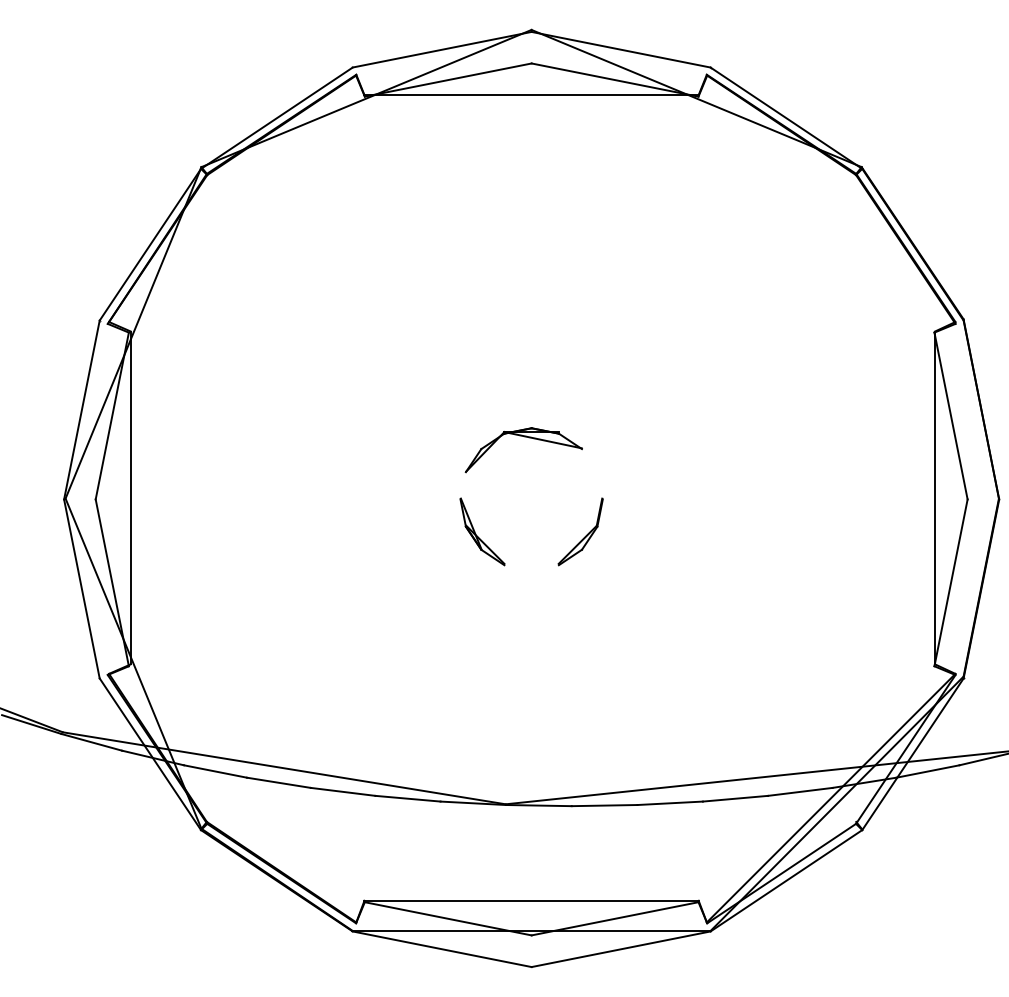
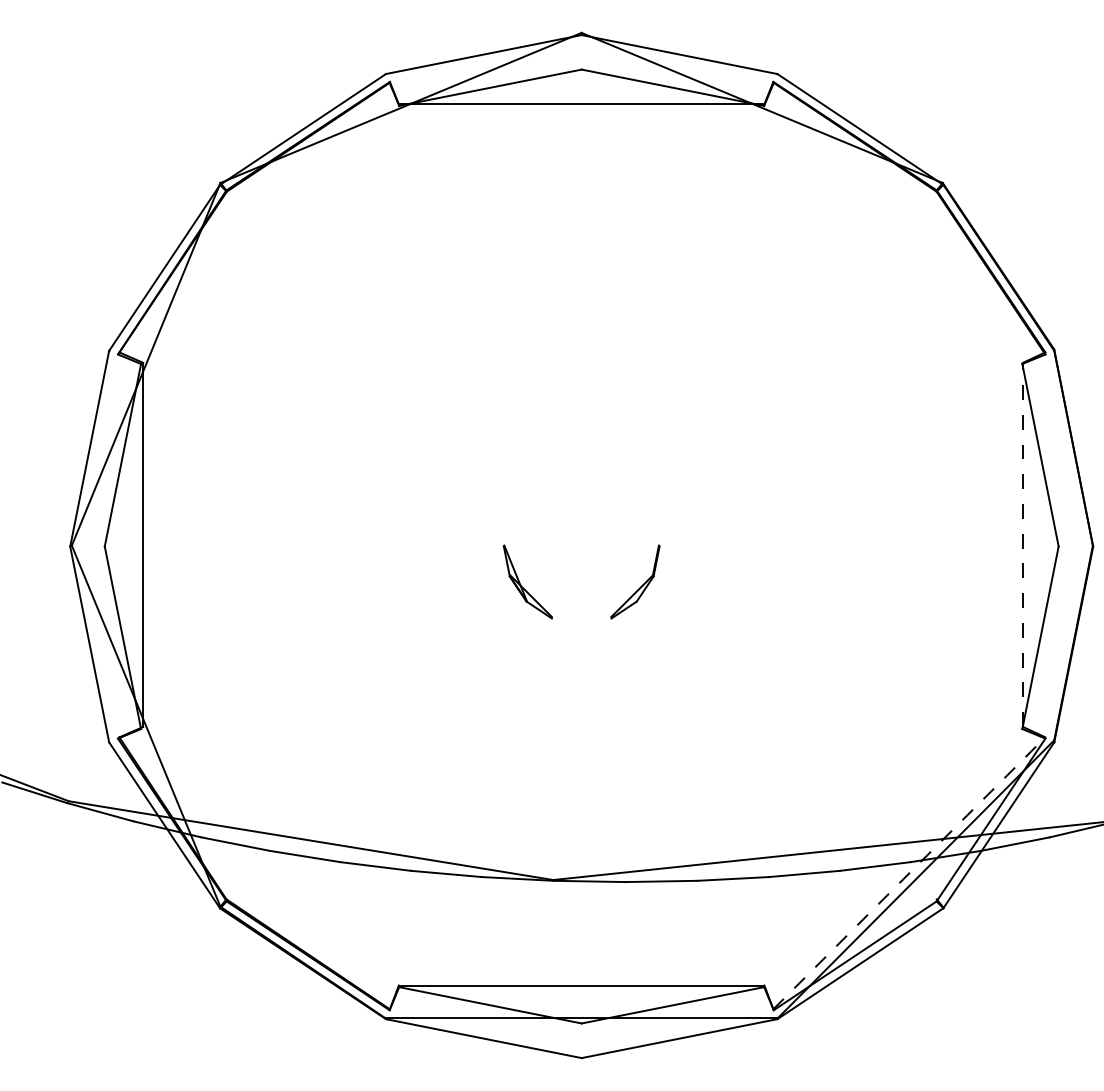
part: (527, 438) -> (577, 479), removed
line: (935, 497) -> (1023, 544), solid -> dashed
line: (831, 797) -> (909, 872), solid -> dashed

